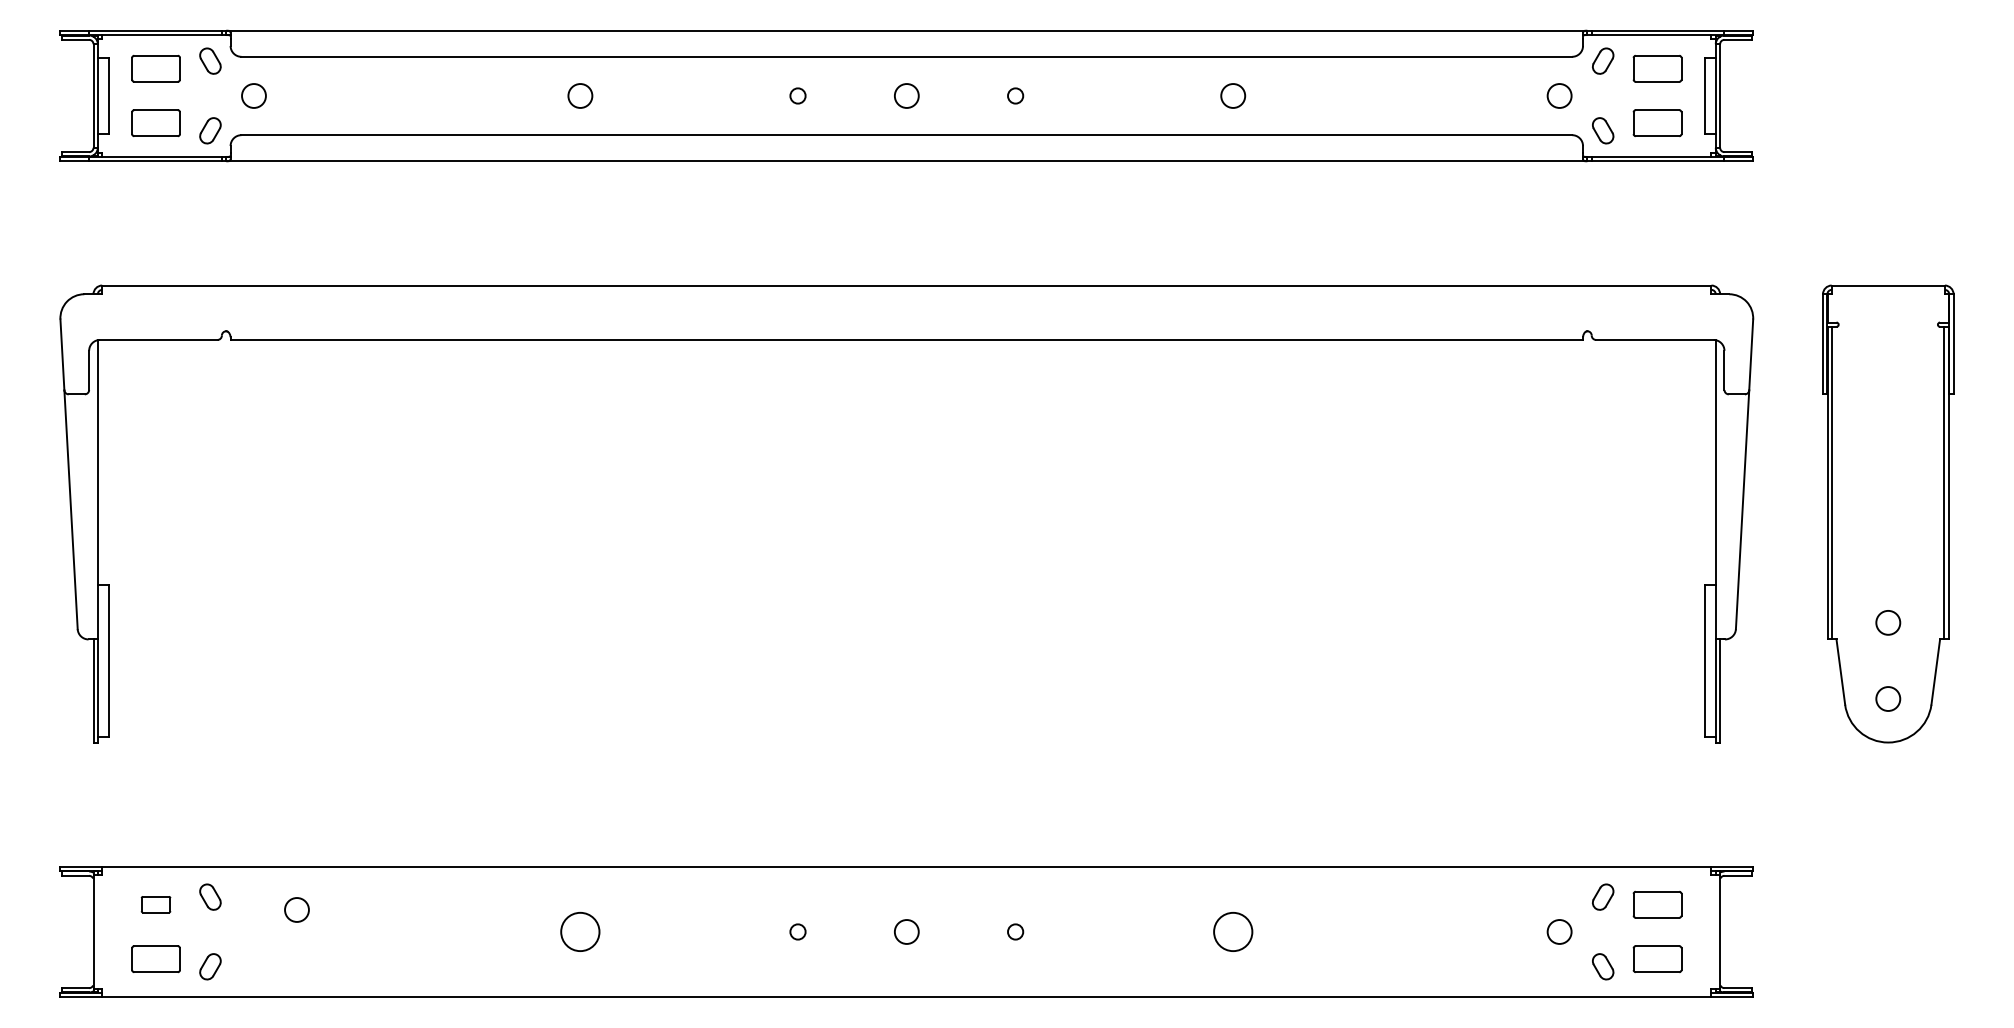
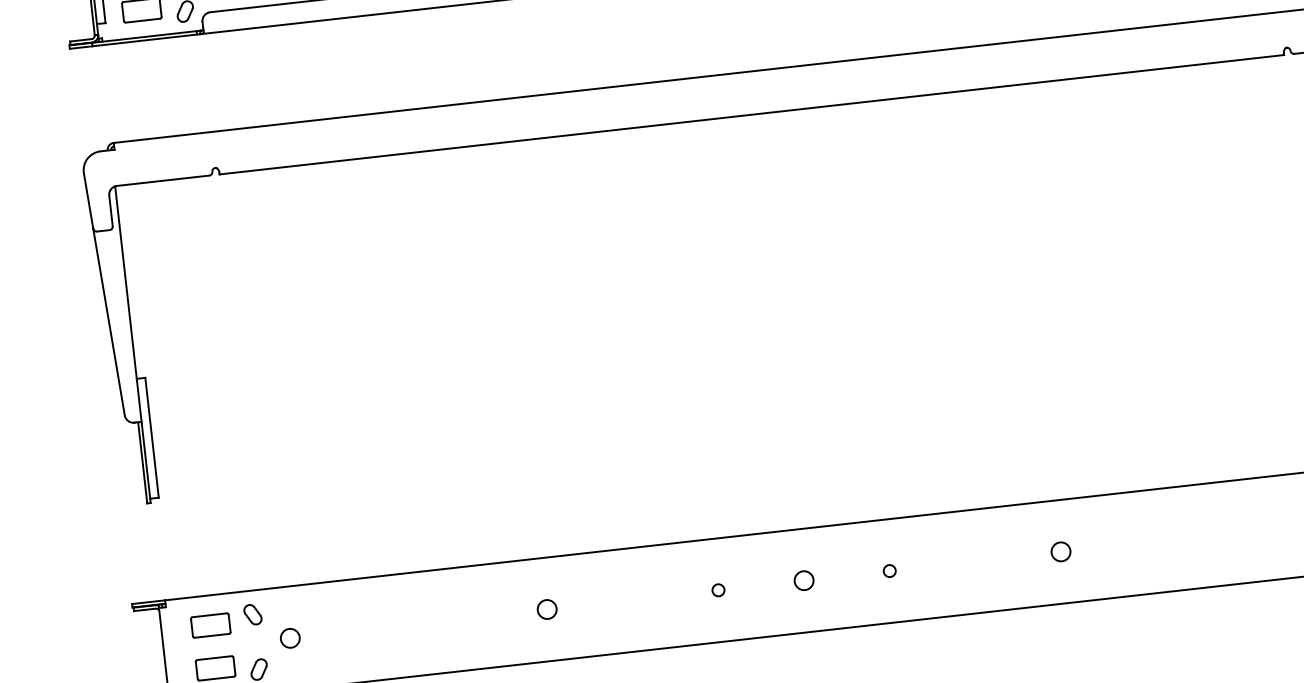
part: (155, 904) -> (210, 625), size x1.67
circle: (296, 909) -> (289, 637), moved
circle: (580, 931) -> (547, 609), size x0.62
circle: (1233, 931) -> (1061, 551), size x0.62

